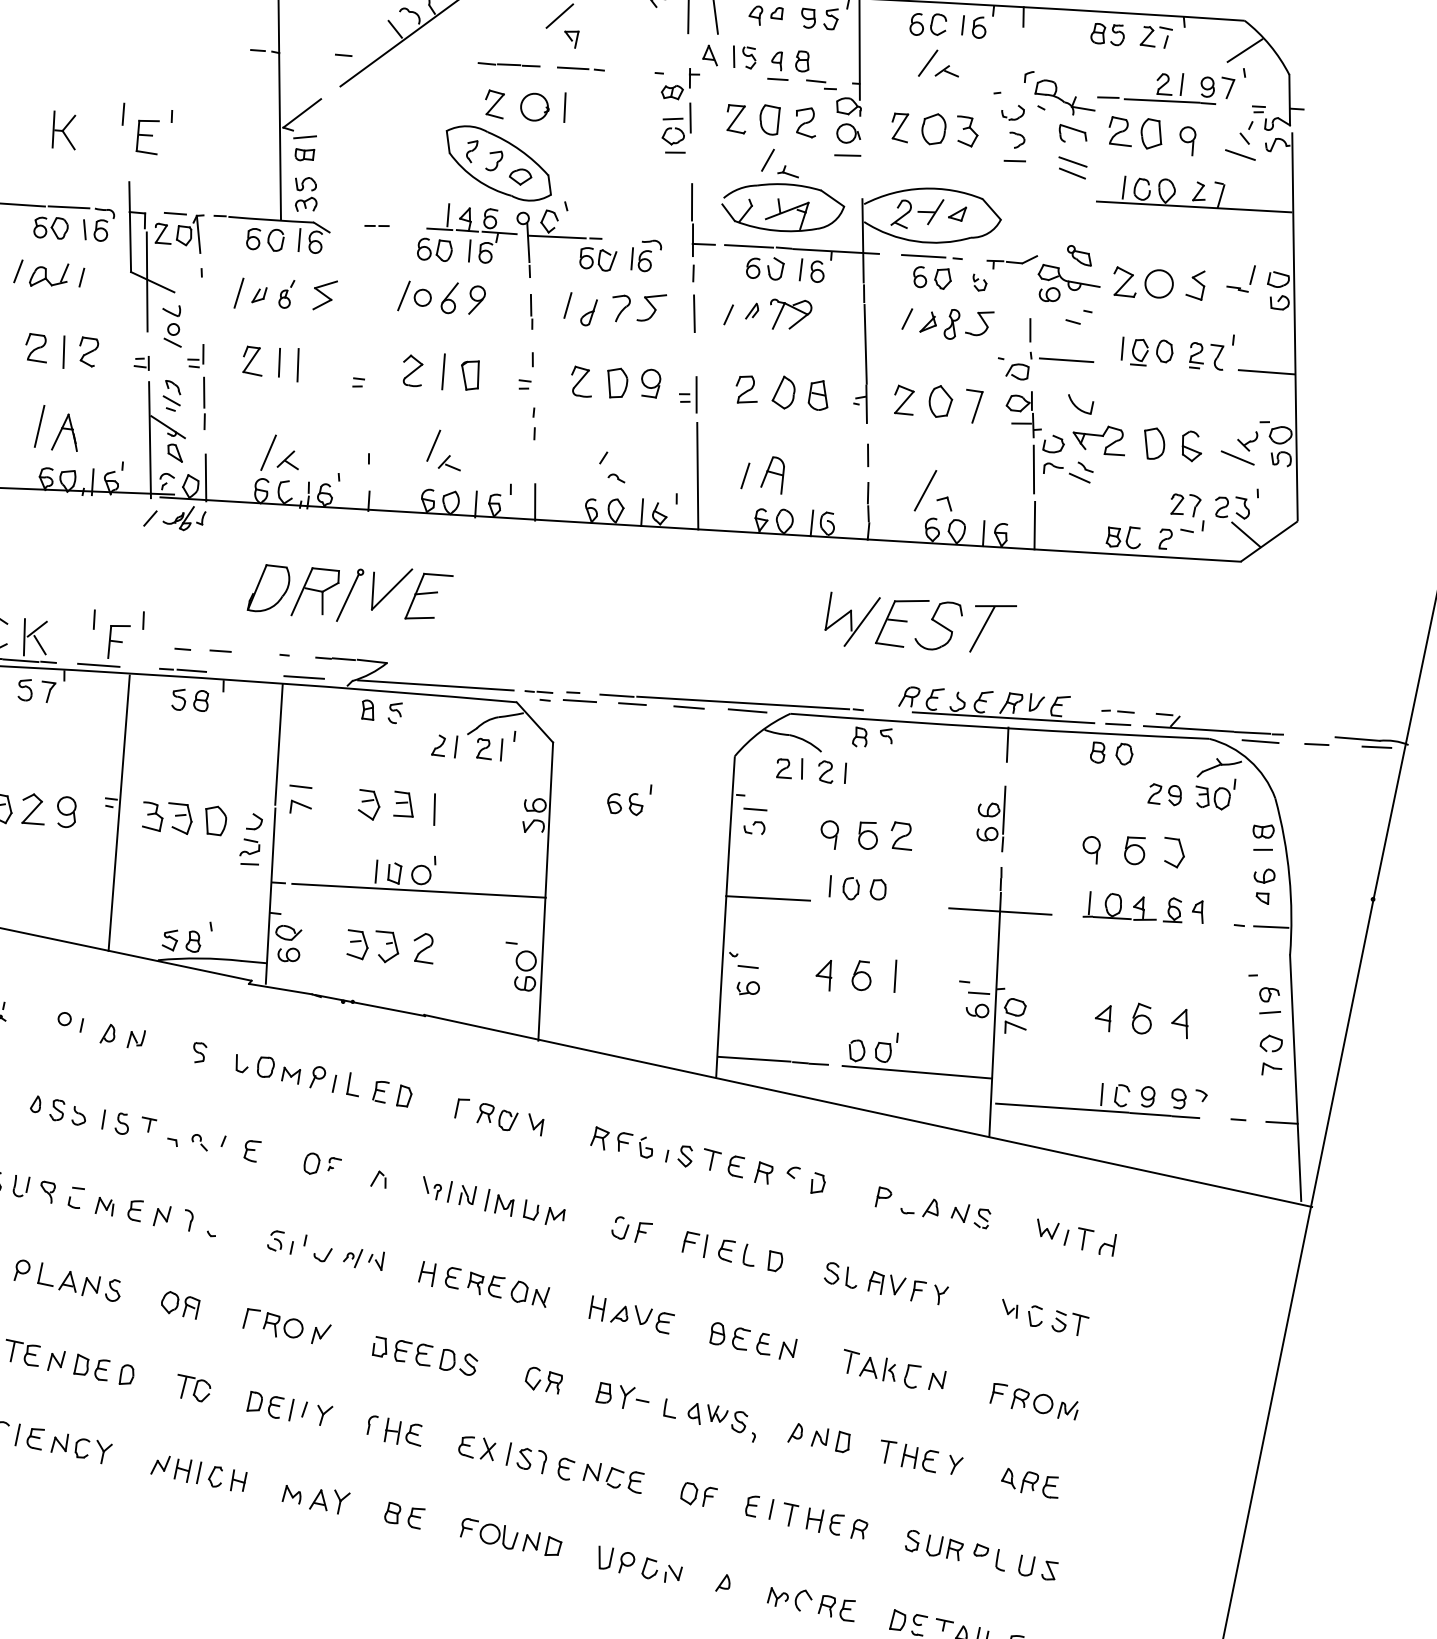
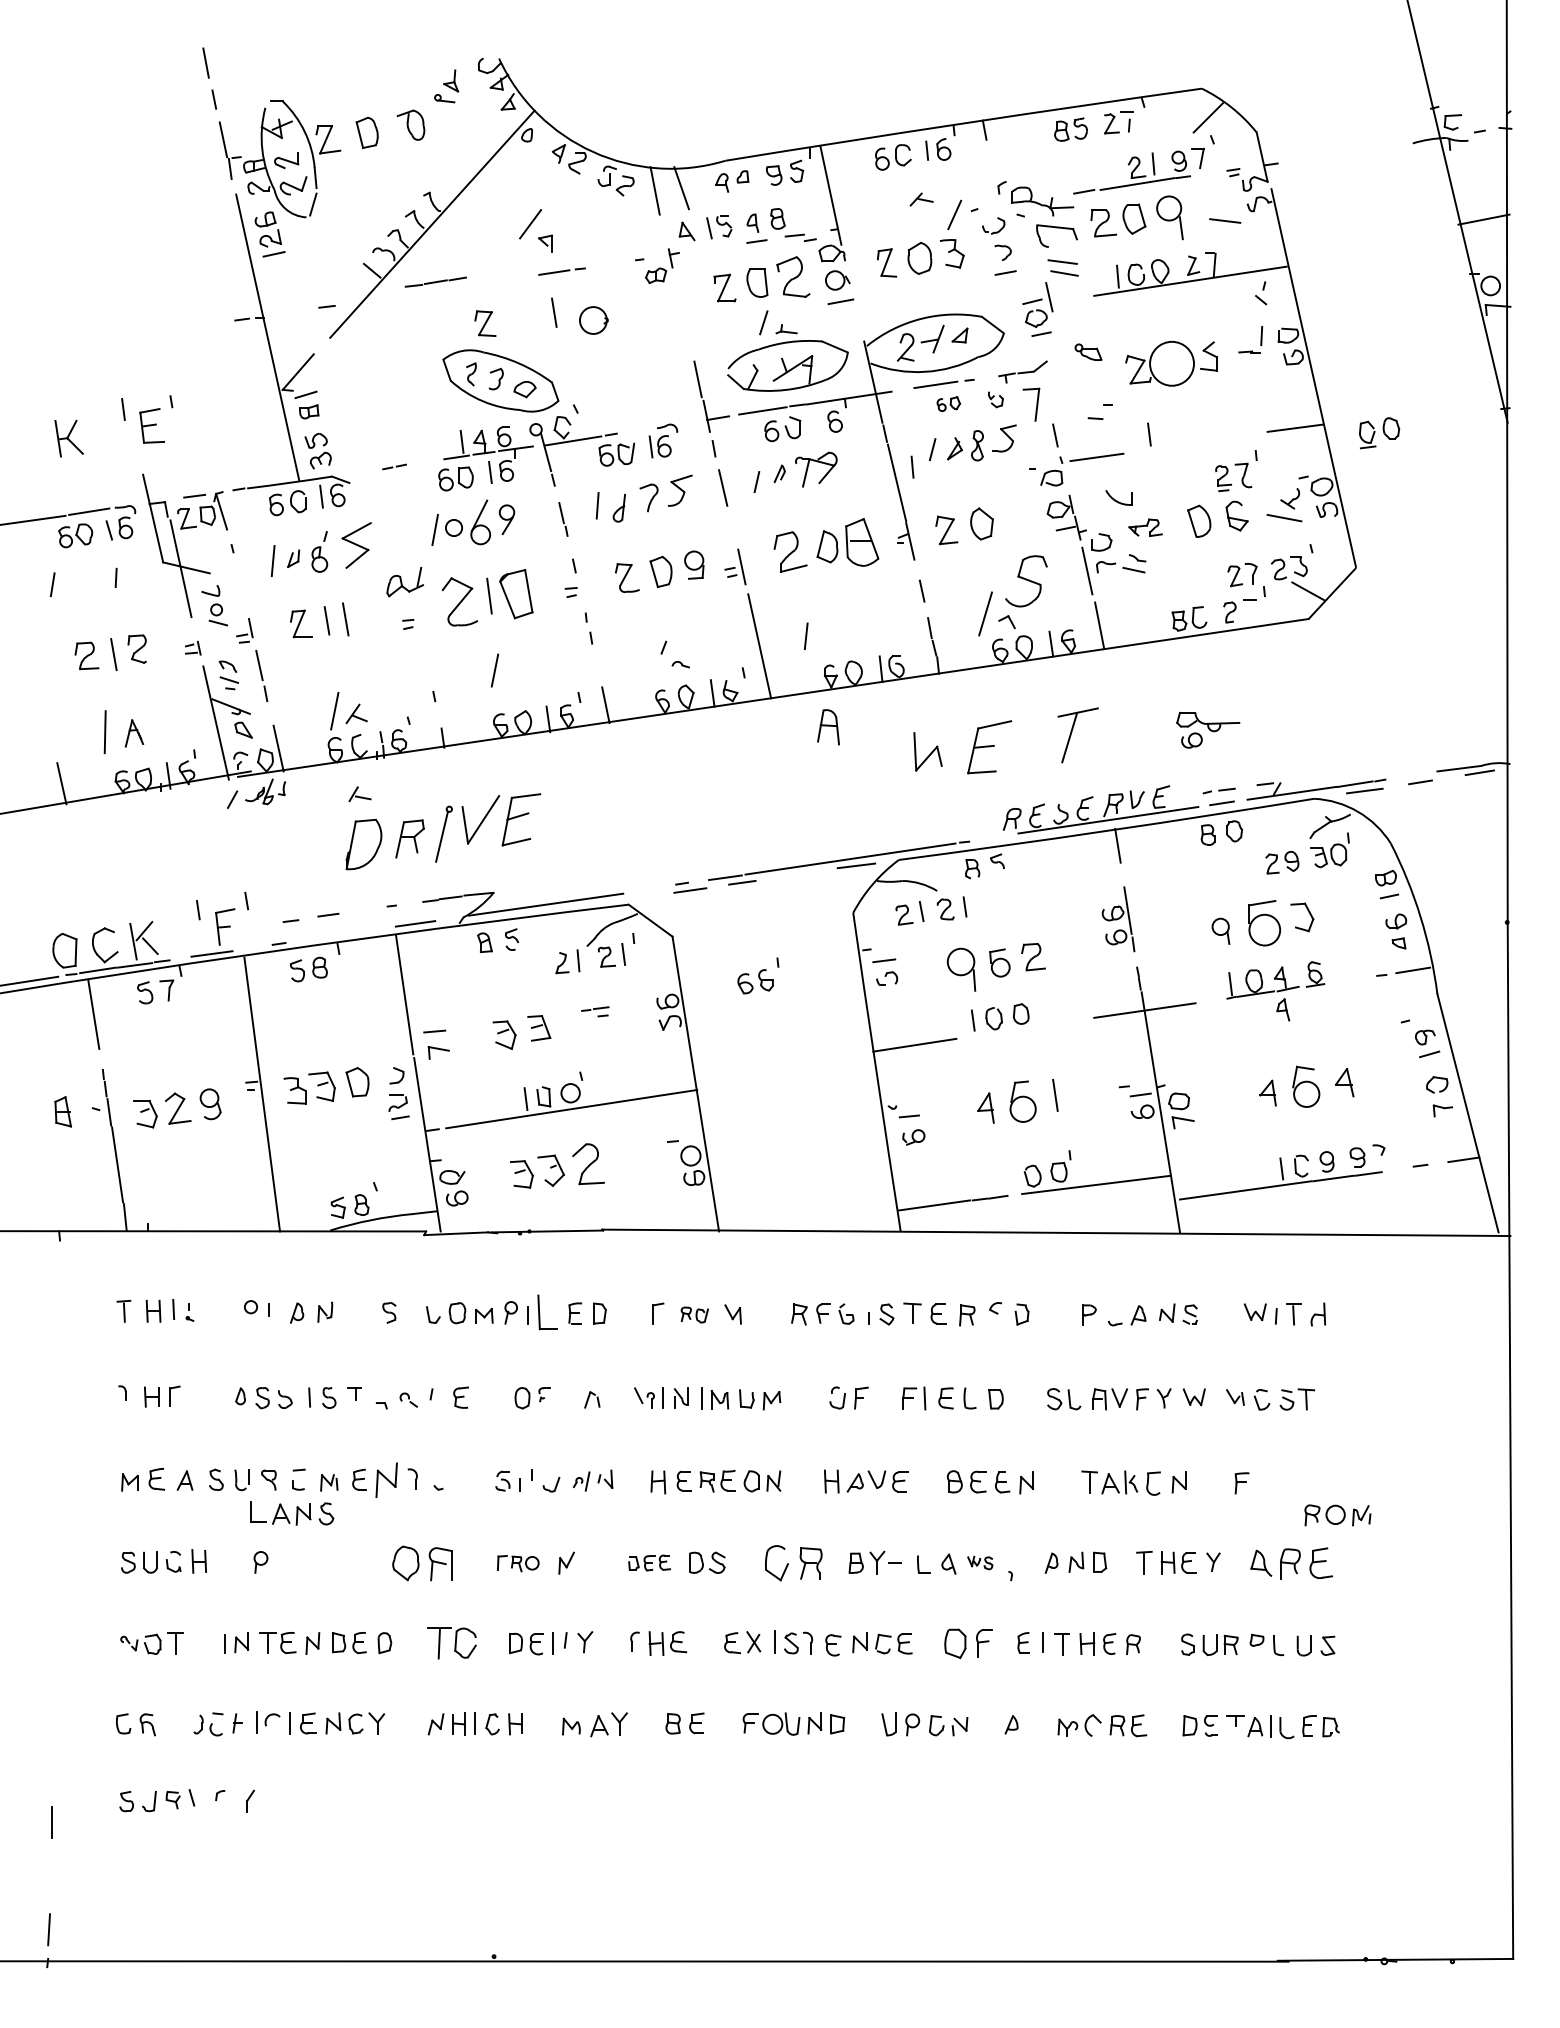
line: (928, 62) -> (954, 214), moved
line: (508, 64) -> (435, 281), moved
part: (534, 107) -> (593, 320), moved
part: (806, 122) -> (793, 277), size x1.4
part: (676, 127) -> (1037, 309), moved
part: (1246, 132) -> (1261, 293), moved
part: (1073, 134) -> (1057, 235), size x1.4
part: (1187, 140) -> (1170, 217), size x1.6
line: (801, 269) -> (912, 466), moved
part: (49, 275) -> (405, 582), moved
part: (932, 277) -> (948, 403), size x0.6
circle: (1158, 283) -> (1171, 363), size x1.6
part: (1068, 287) -> (1208, 729), moved
part: (286, 293) -> (319, 551), size x1.4
part: (323, 295) -> (356, 545), size x1.4
part: (450, 296) -> (480, 521), size x1.4
part: (1211, 350) -> (1236, 470), moved
part: (1152, 353) -> (1379, 433), moved
part: (412, 370) -> (458, 601), size x1.6
part: (470, 374) -> (516, 593), size x1.6
part: (747, 389) -> (790, 551), size x1.4
part: (819, 394) -> (862, 541), size x1.6
part: (971, 405) -> (1031, 404), moved
part: (67, 433) -> (134, 733), size x0.7
part: (1099, 438) -> (1145, 527), size x0.6
part: (449, 463) -> (359, 794), moved
part: (774, 475) -> (828, 727), moved
part: (315, 592) -> (409, 838), size x0.7
line: (862, 622) -> (950, 755), removed
part: (939, 625) -> (1026, 581), moved
line: (192, 671) -> (304, 940), removed
part: (538, 694) -> (595, 1011), moved
line: (689, 707) -> (798, 874), removed
line: (434, 809) -> (570, 1026), removed
part: (829, 834) -> (961, 970), size x1.6
part: (1135, 849) -> (1264, 922), size x1.6
part: (1199, 911) -> (1283, 1009), moved
part: (424, 948) -> (588, 1164), size x1.4
part: (862, 975) -> (1023, 1101), size x1.4
part: (1142, 1018) -> (1305, 1086), size x1.4
part: (354, 1083) -> (547, 1311), size x1.6
part: (497, 1116) -> (694, 1314), size x0.7
part: (162, 1215) -> (386, 1479), size x1.6
part: (80, 1283) -> (292, 1513), moved
part: (968, 1300) -> (1193, 1397), added
part: (180, 1304) -> (422, 1562), size x1.6
part: (274, 1324) -> (518, 1563), size x0.7
part: (402, 1350) -> (649, 1562), size x0.7
part: (543, 1379) -> (793, 1562), size x1.6
part: (192, 1388) -> (451, 1642), size x1.4
part: (1045, 1405) -> (1337, 1515), moved
part: (726, 1418) -> (980, 1562), size x0.6
part: (1030, 1482) -> (1291, 1563), size x1.4
part: (698, 1495) -> (968, 1644), size x1.4

